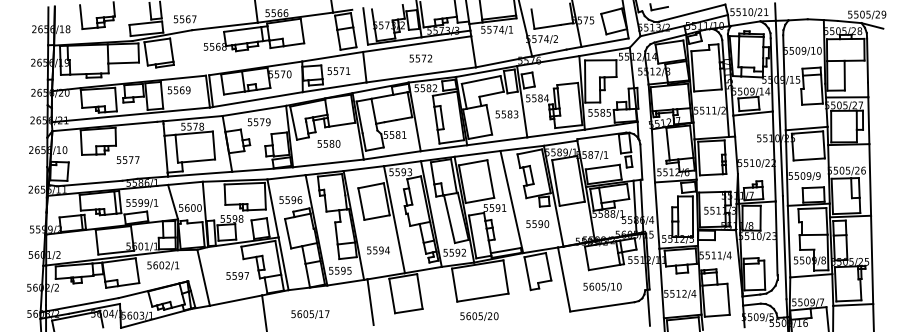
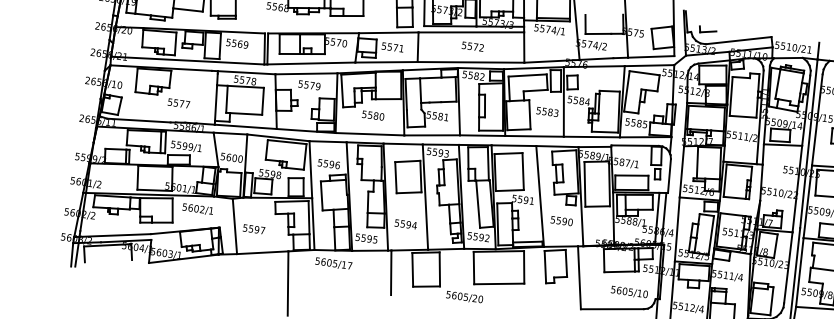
text: (237, 275) -> (253, 228), moved
text: (602, 286) -> (629, 291), moved
text: (310, 314) -> (333, 263), moved
text: (479, 316) -> (464, 297), moved

